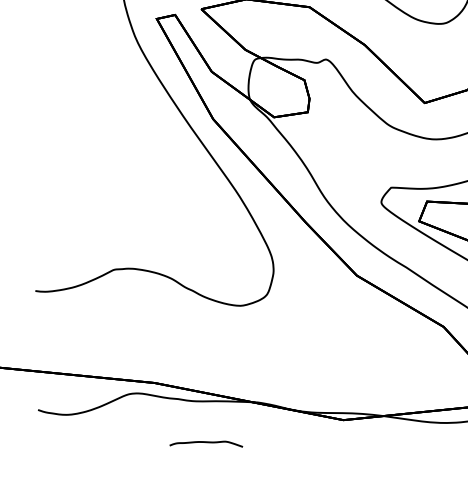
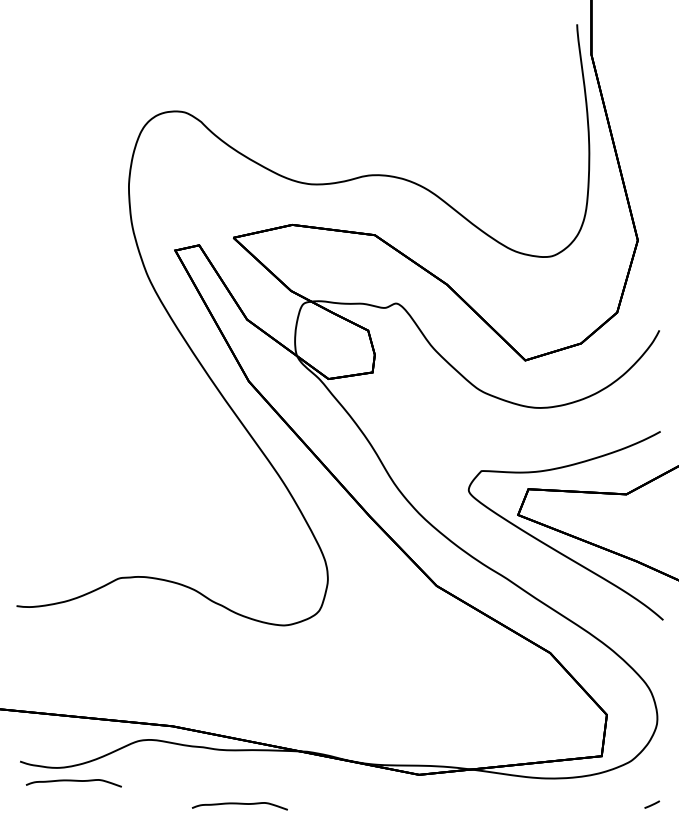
curve: (78, 425) -> (73, 781), added

